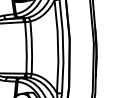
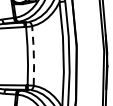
line: (31, 47) -> (33, 55), solid -> dashed

